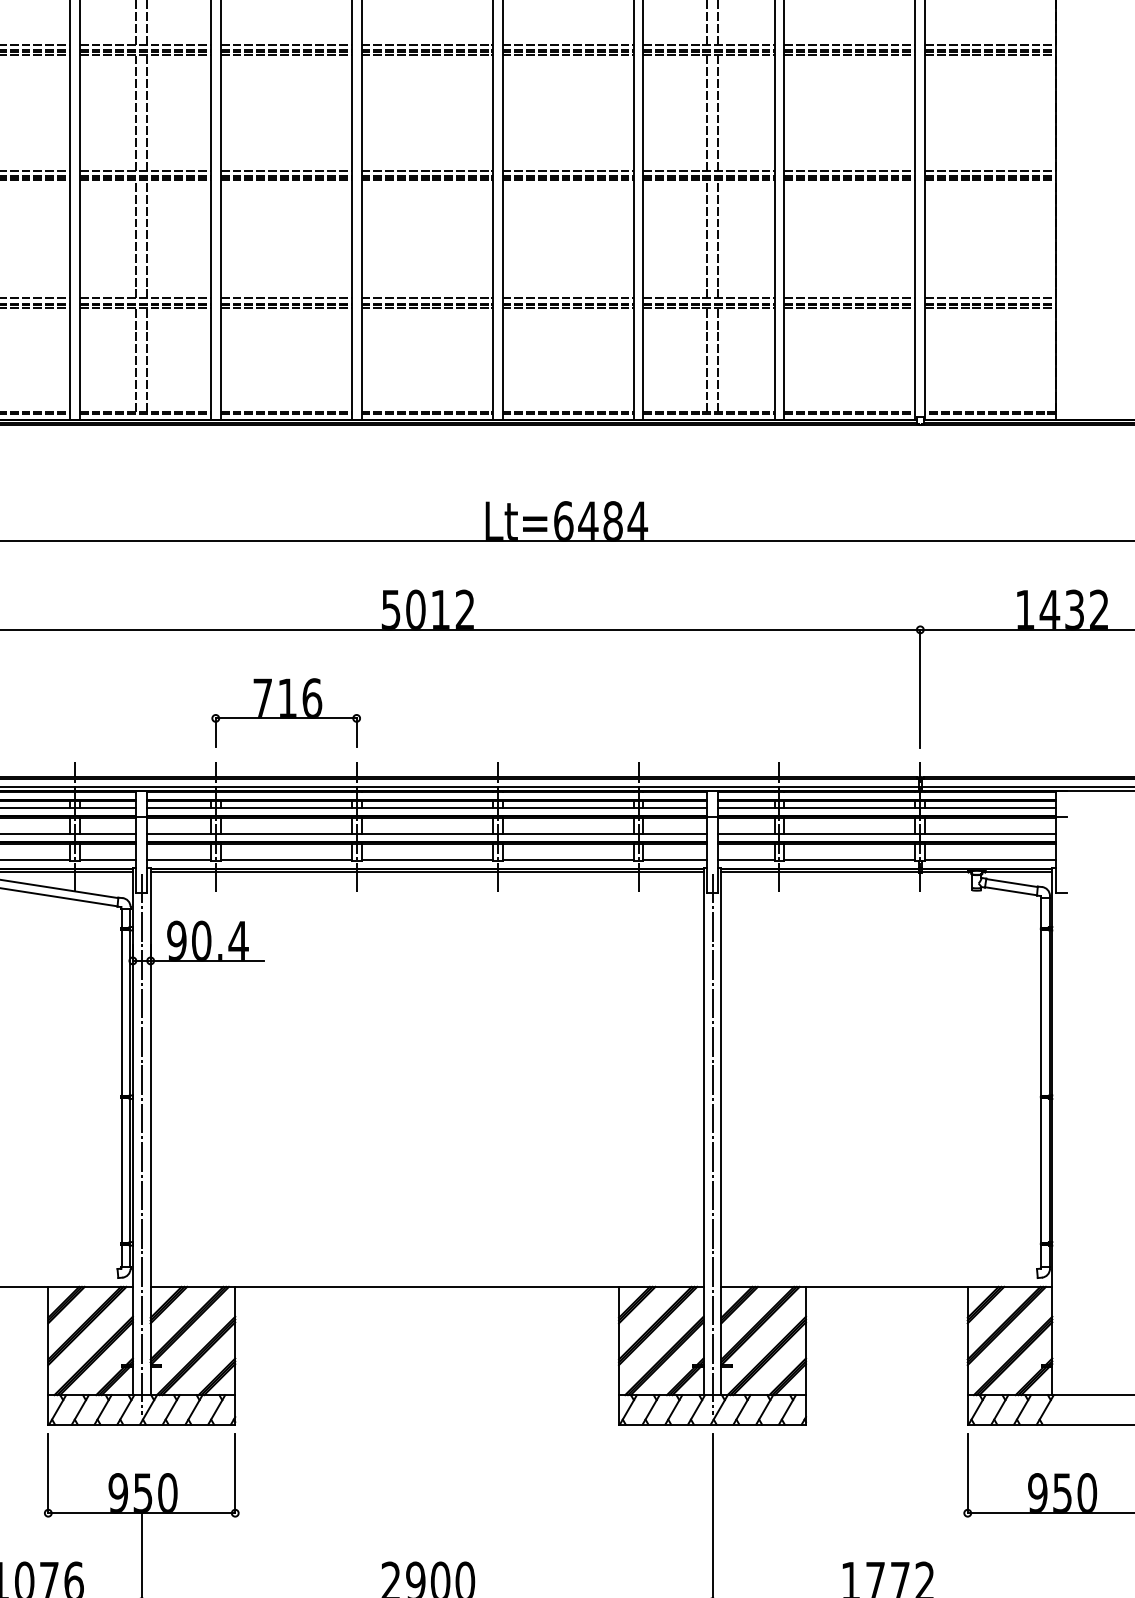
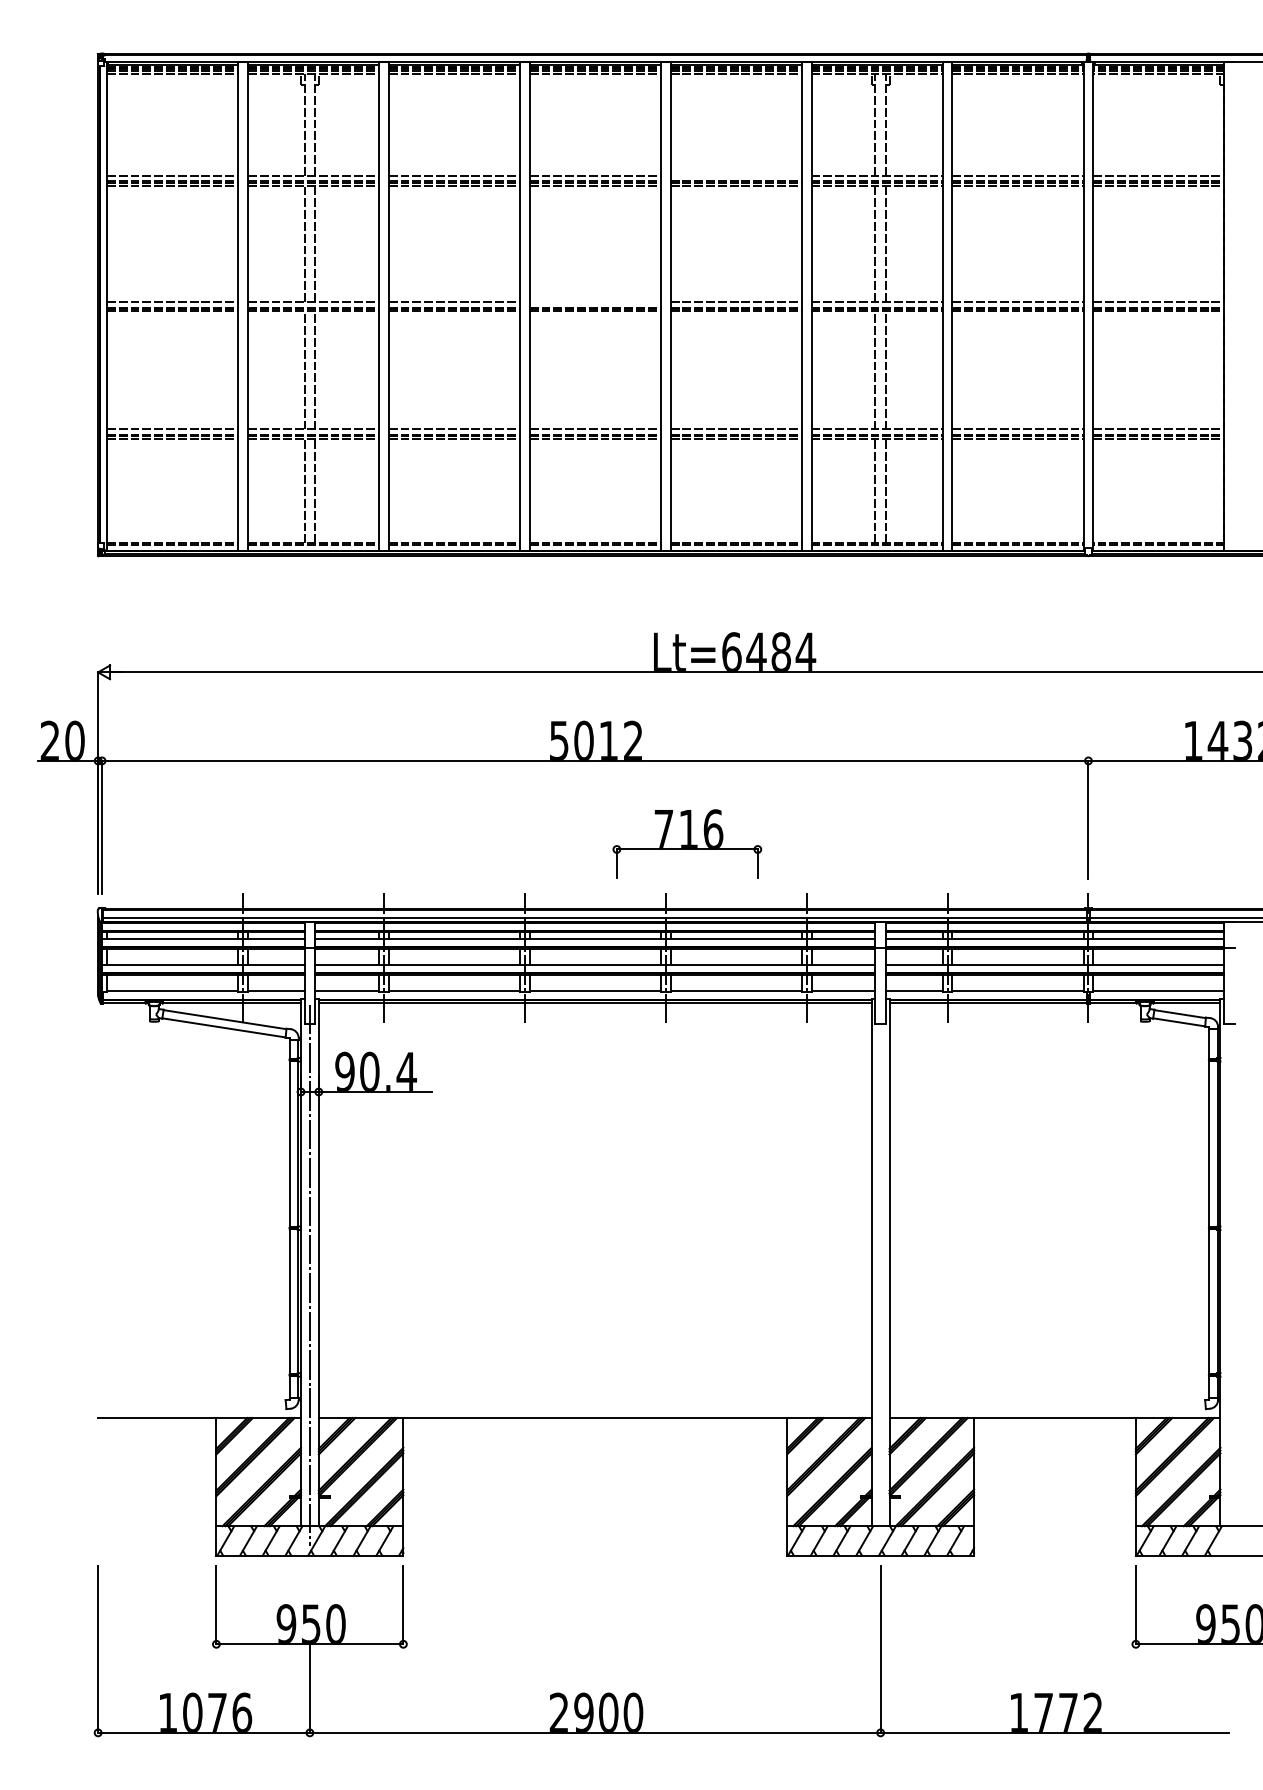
line: (567, 44) -> (735, 175), removed
line: (426, 170) -> (594, 301), removed
part: (286, 712) -> (687, 843), moved
line: (712, 1143) -> (880, 1274), removed

